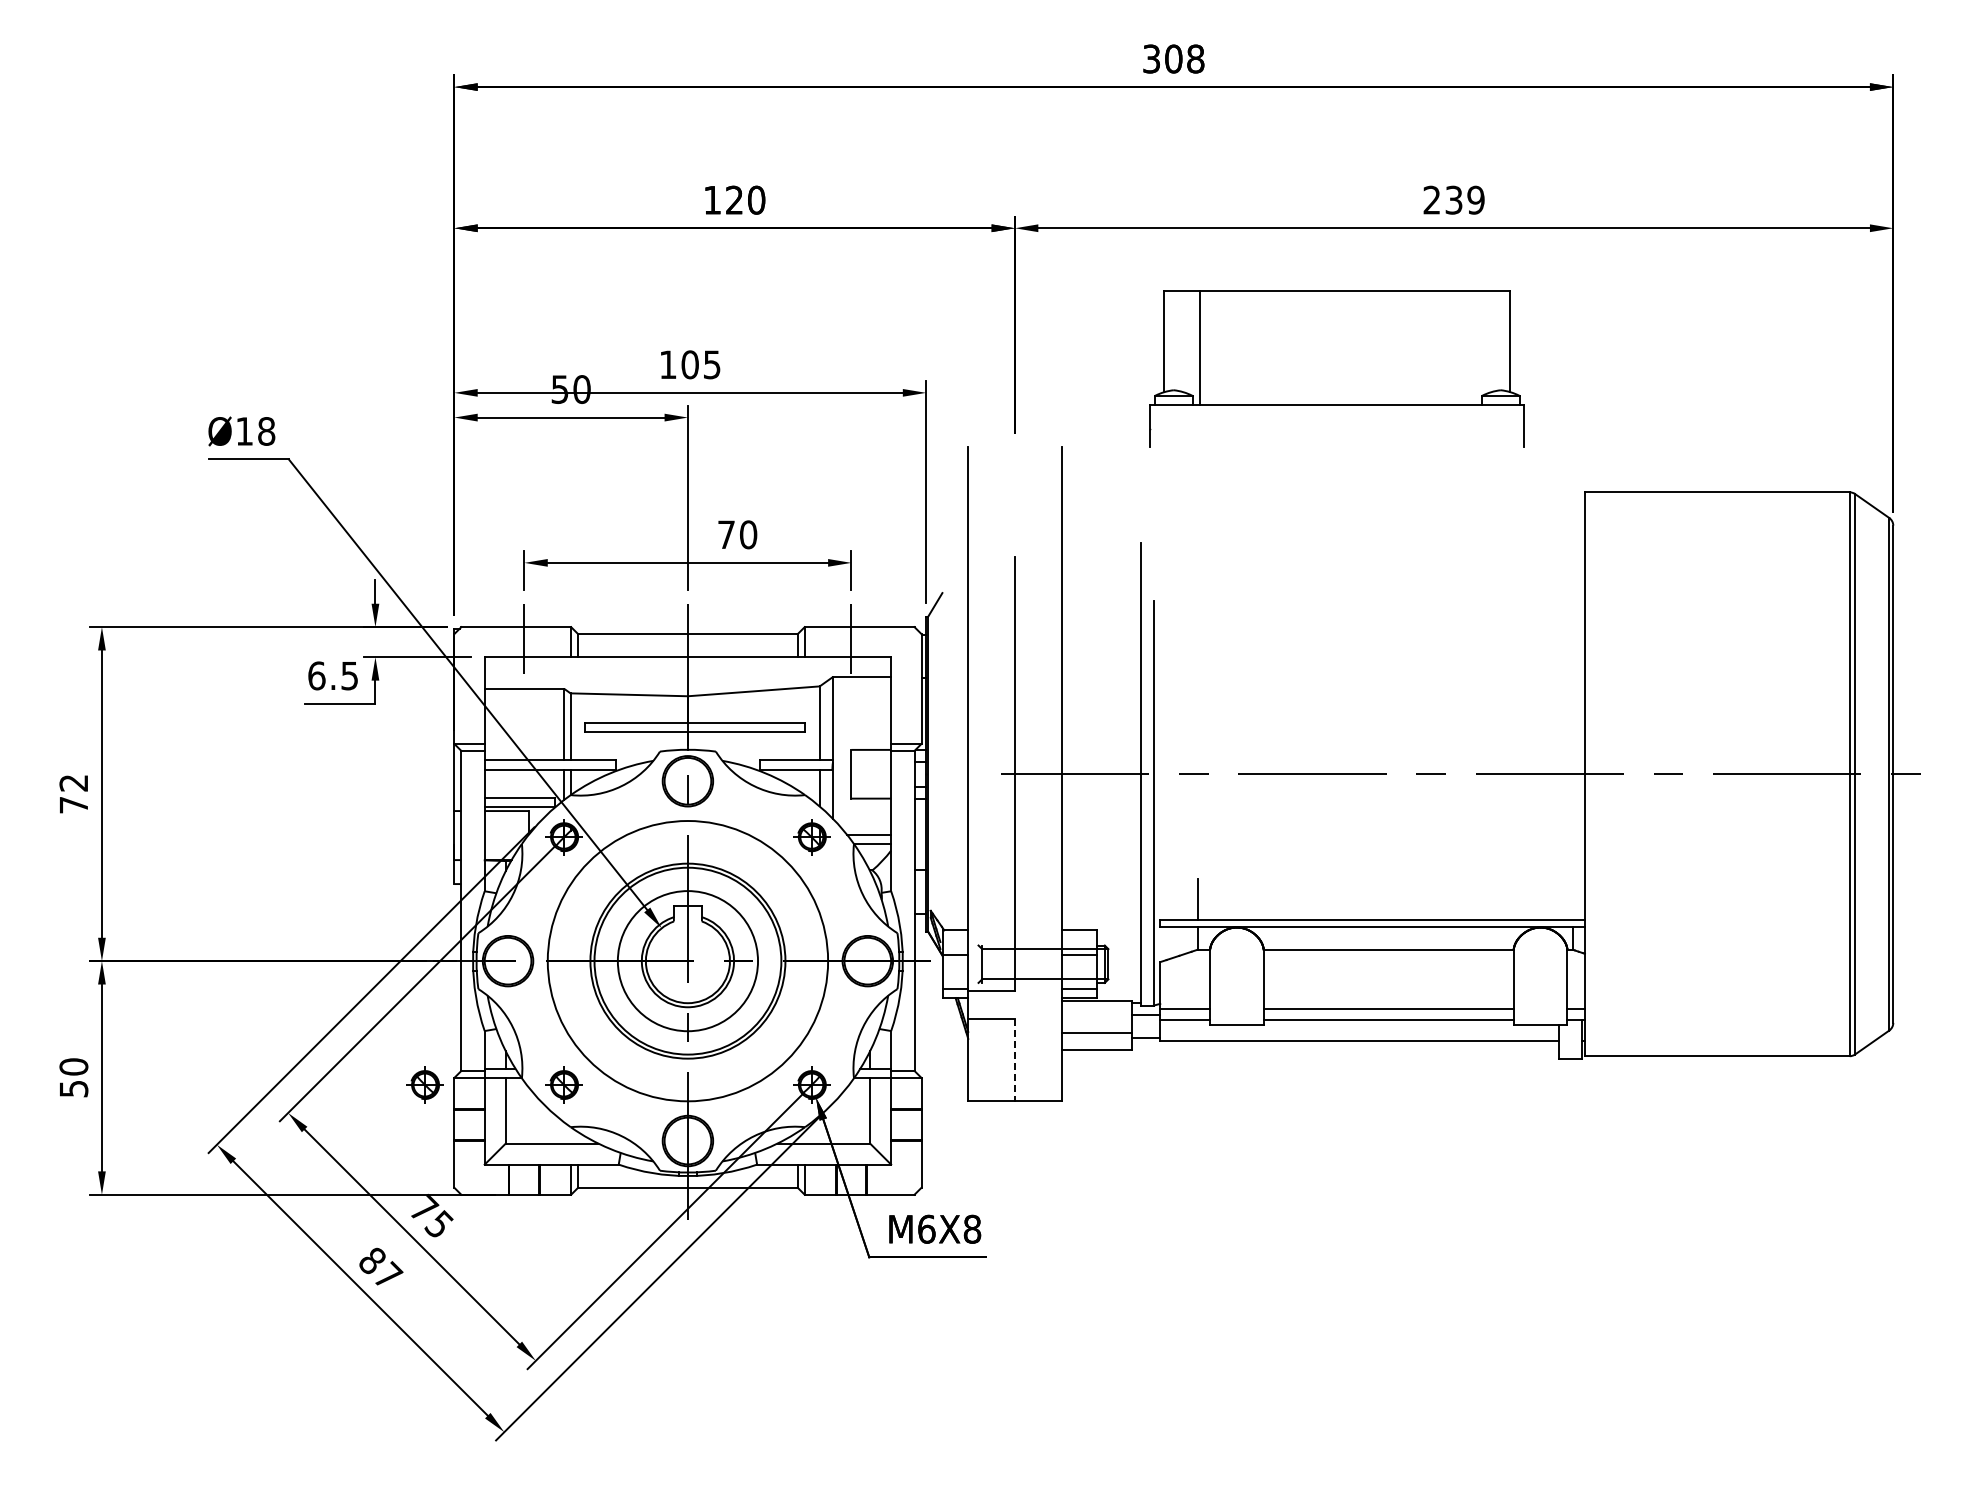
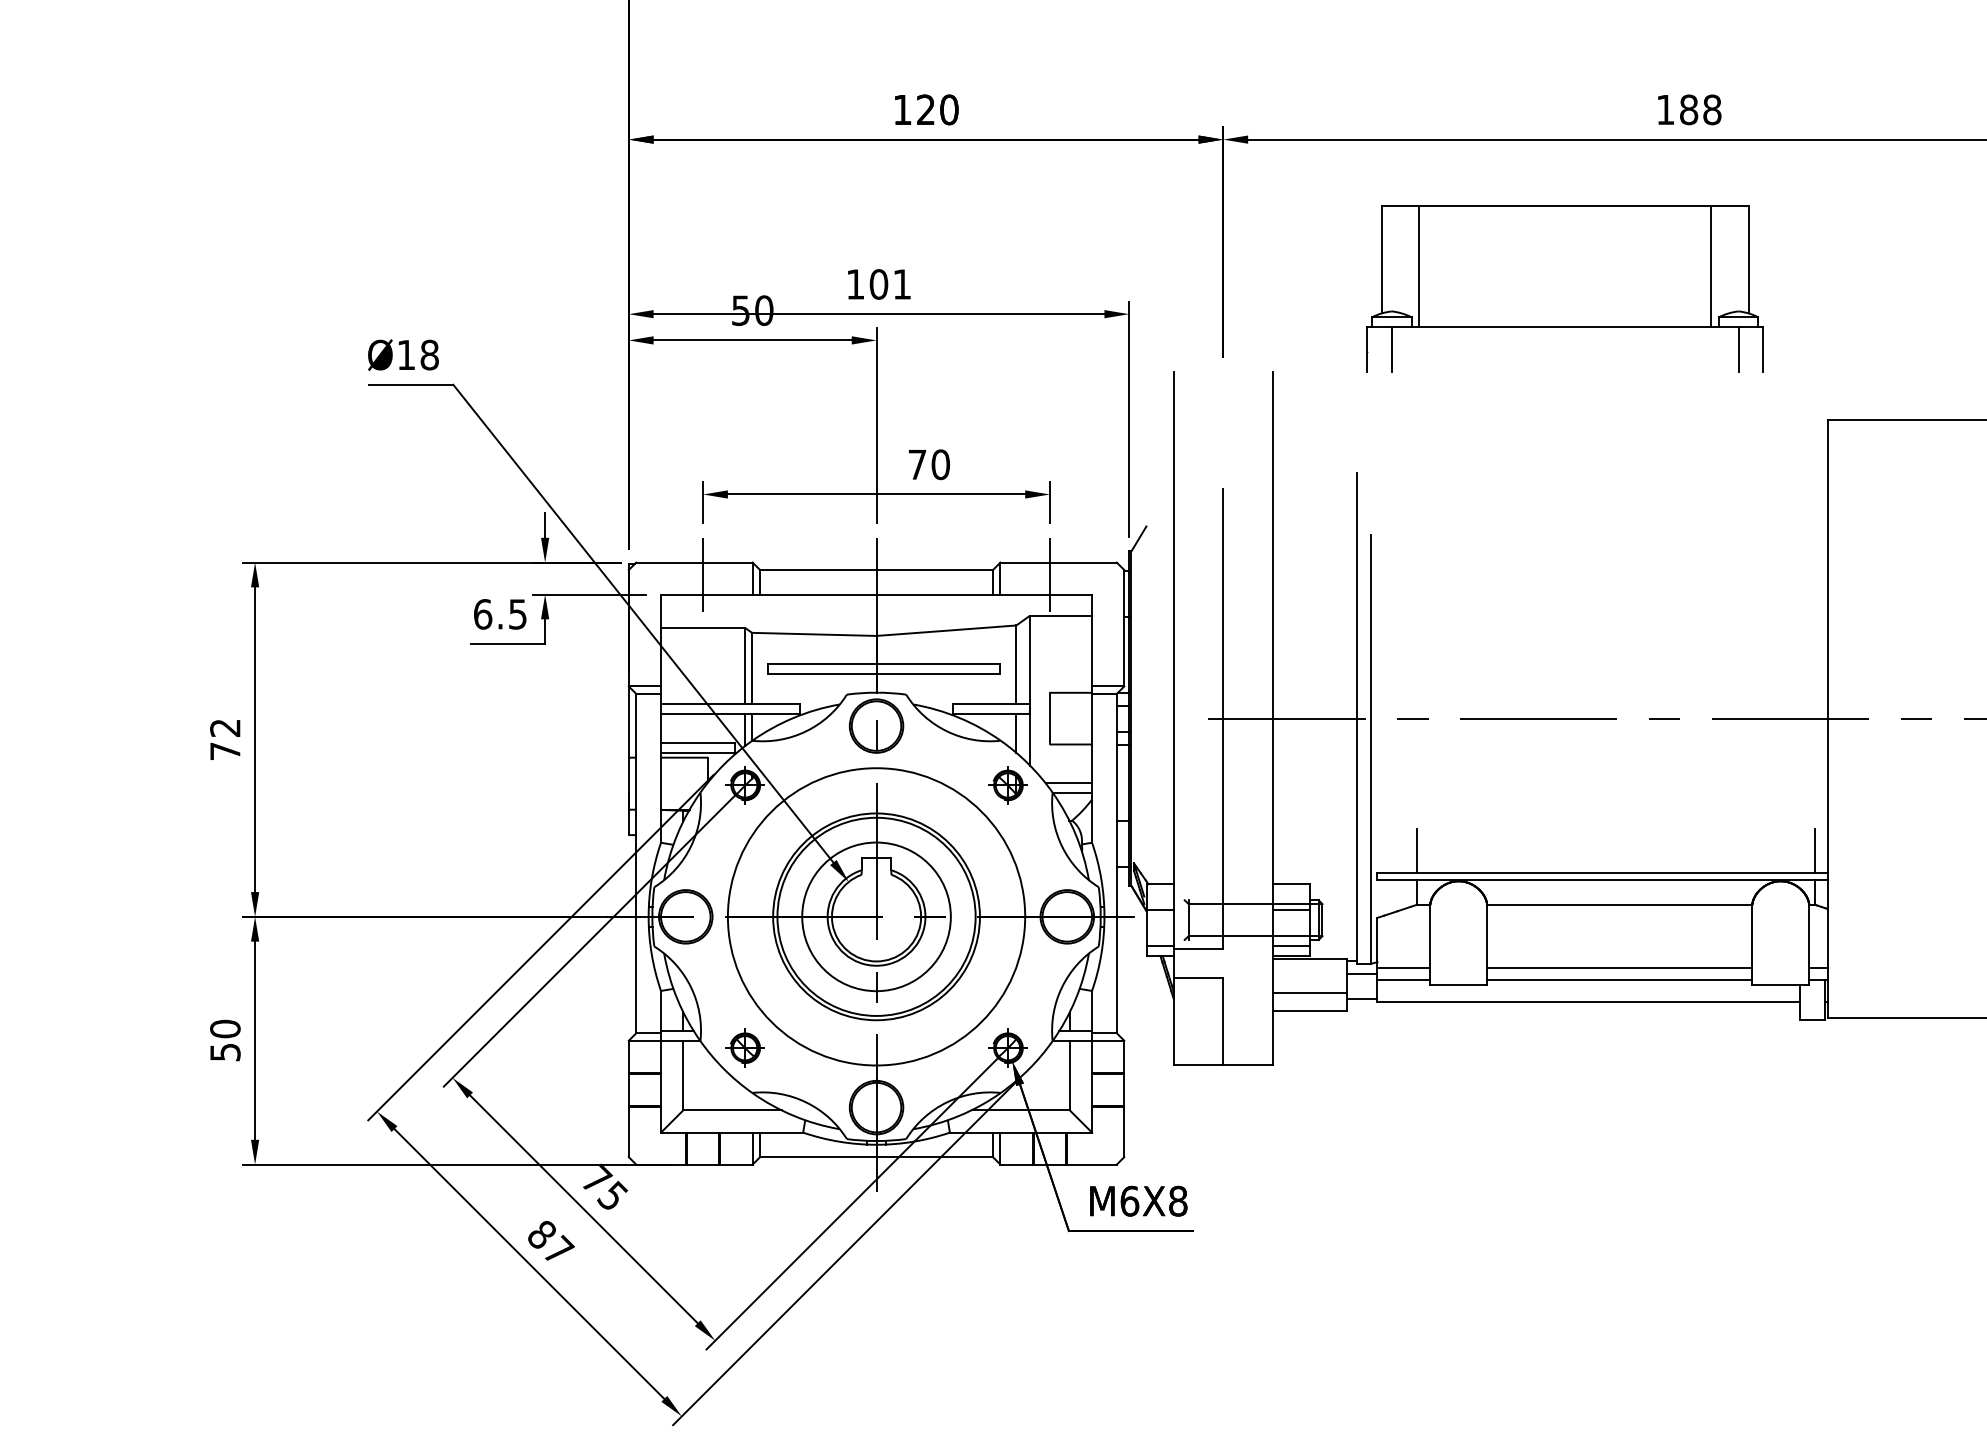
text: (1453, 199) -> (1688, 109), 239 -> 188
line: (1474, 347) -> (1710, 266), added
text: (712, 364) -> (902, 284), 105 -> 101
line: (1173, 426) -> (1391, 349), added
line: (1500, 426) -> (1738, 349), added
line: (1572, 898) -> (1814, 850), added
line: (1014, 1060) -> (1222, 1022), dashed -> solid
part: (424, 1084) -> (597, 1047), removed

